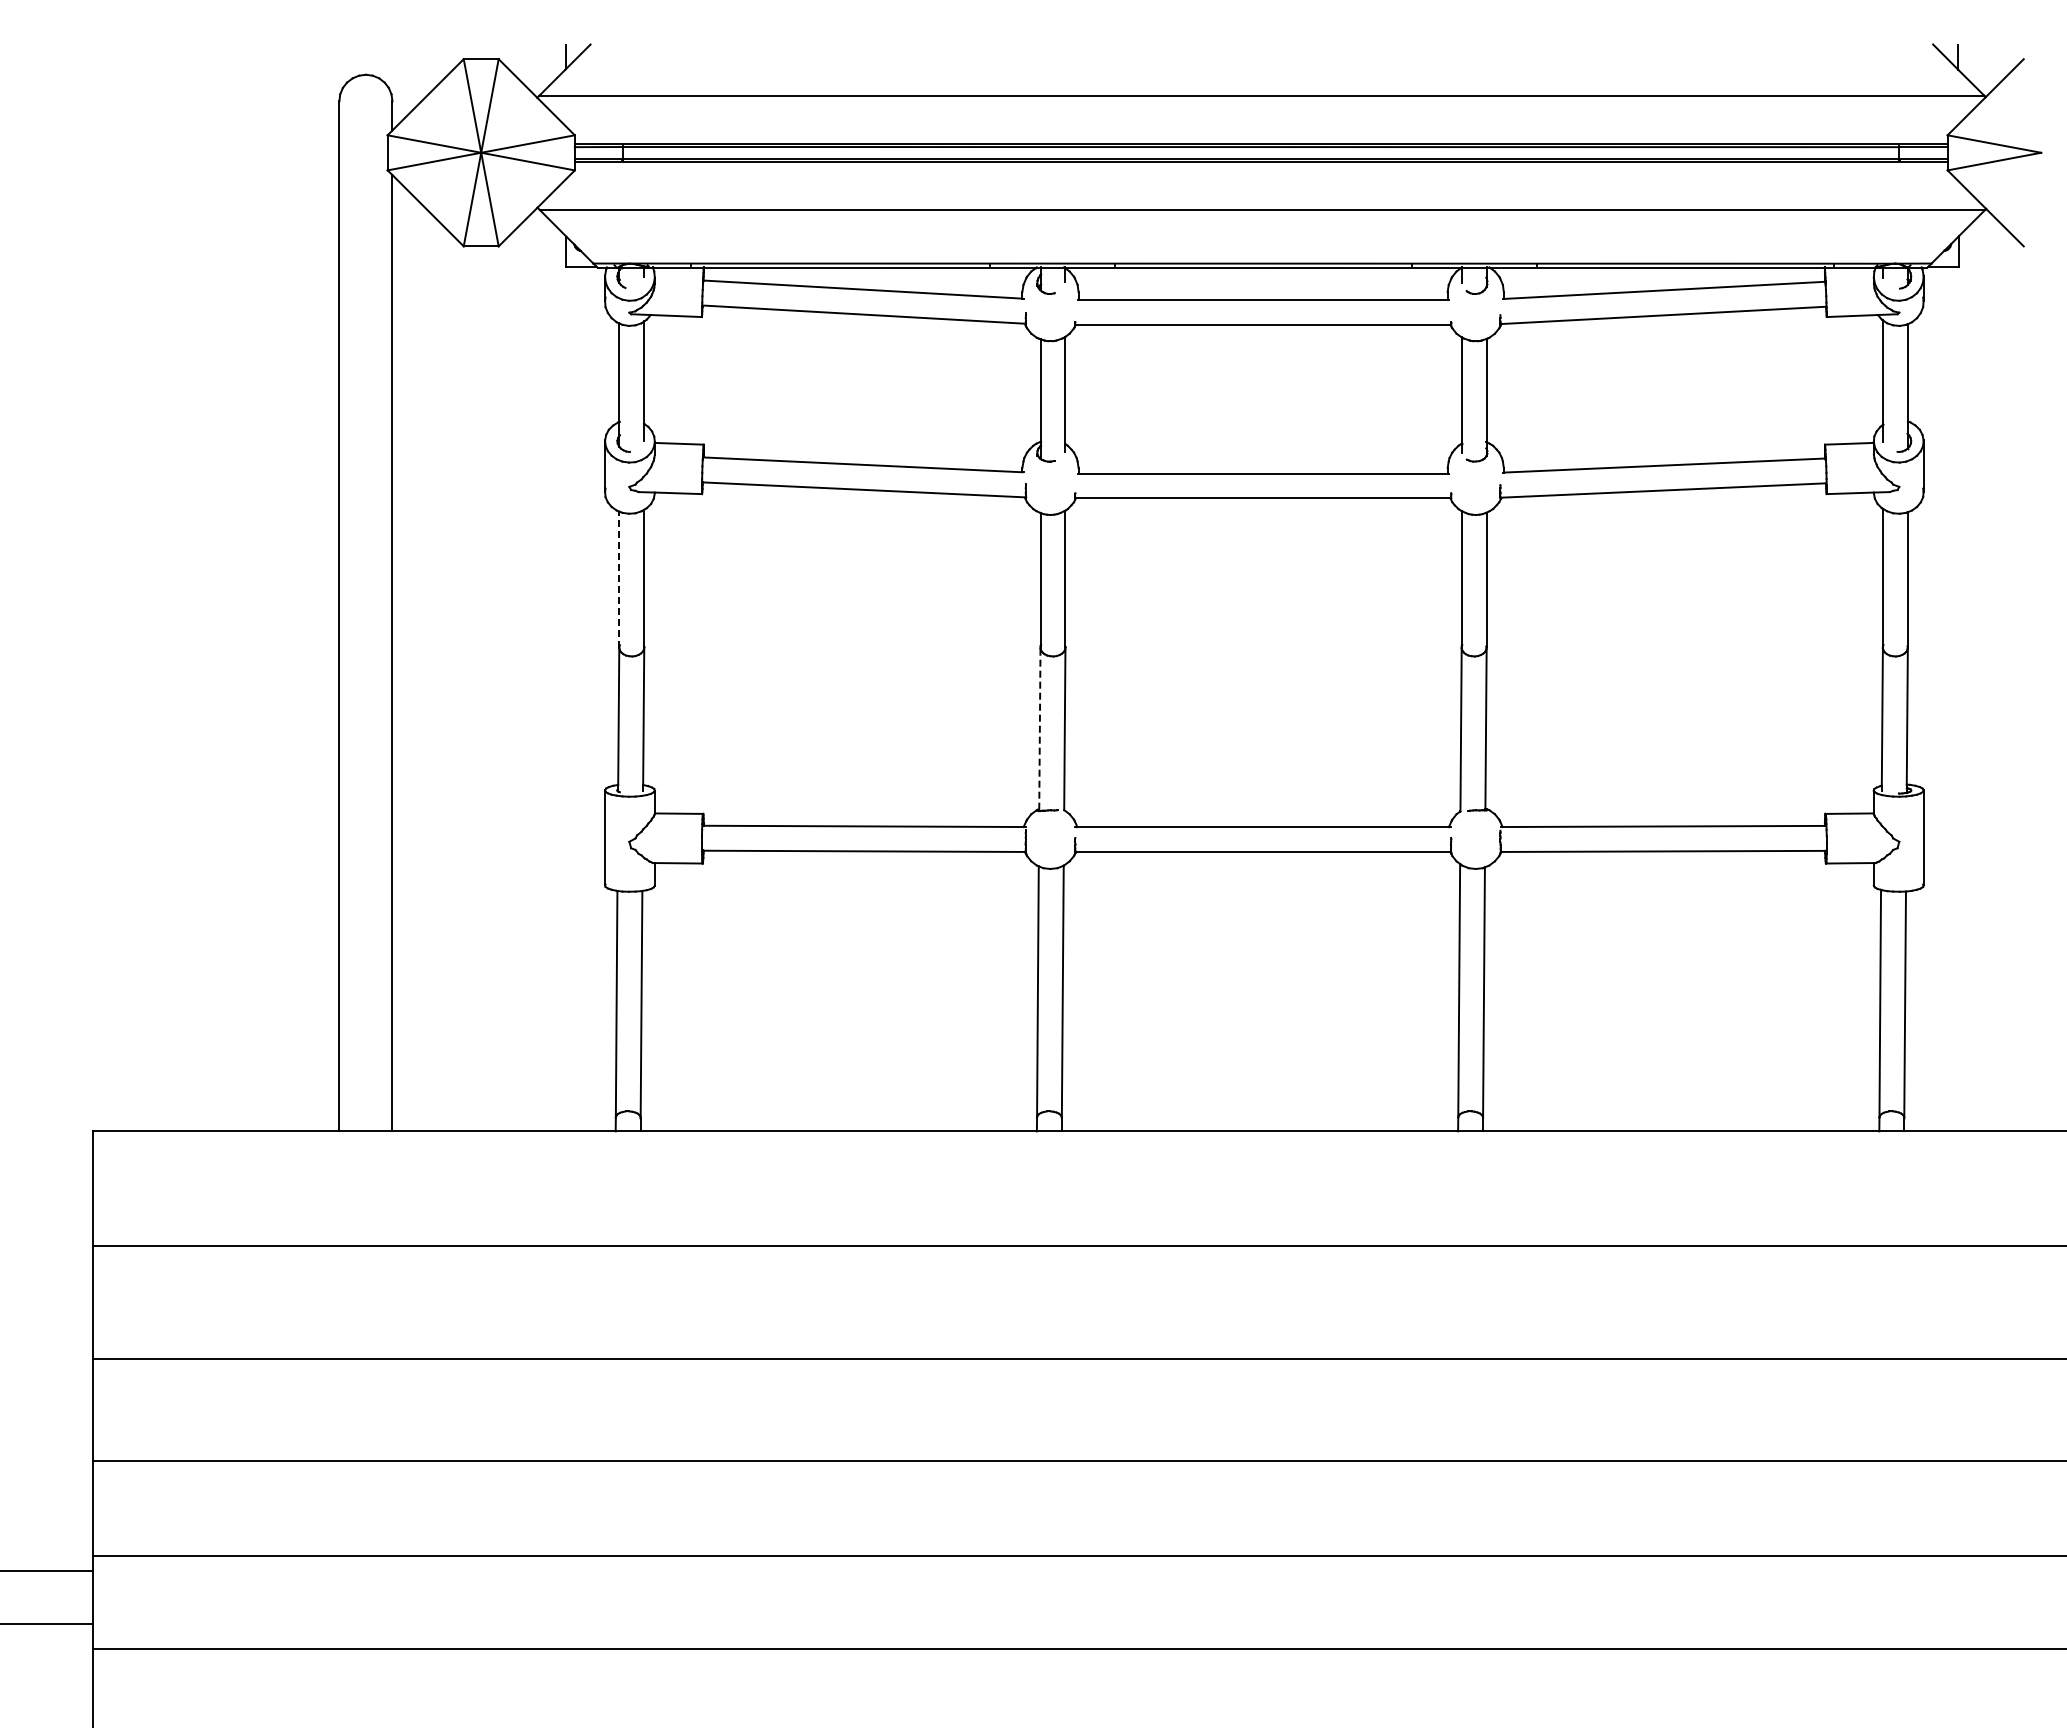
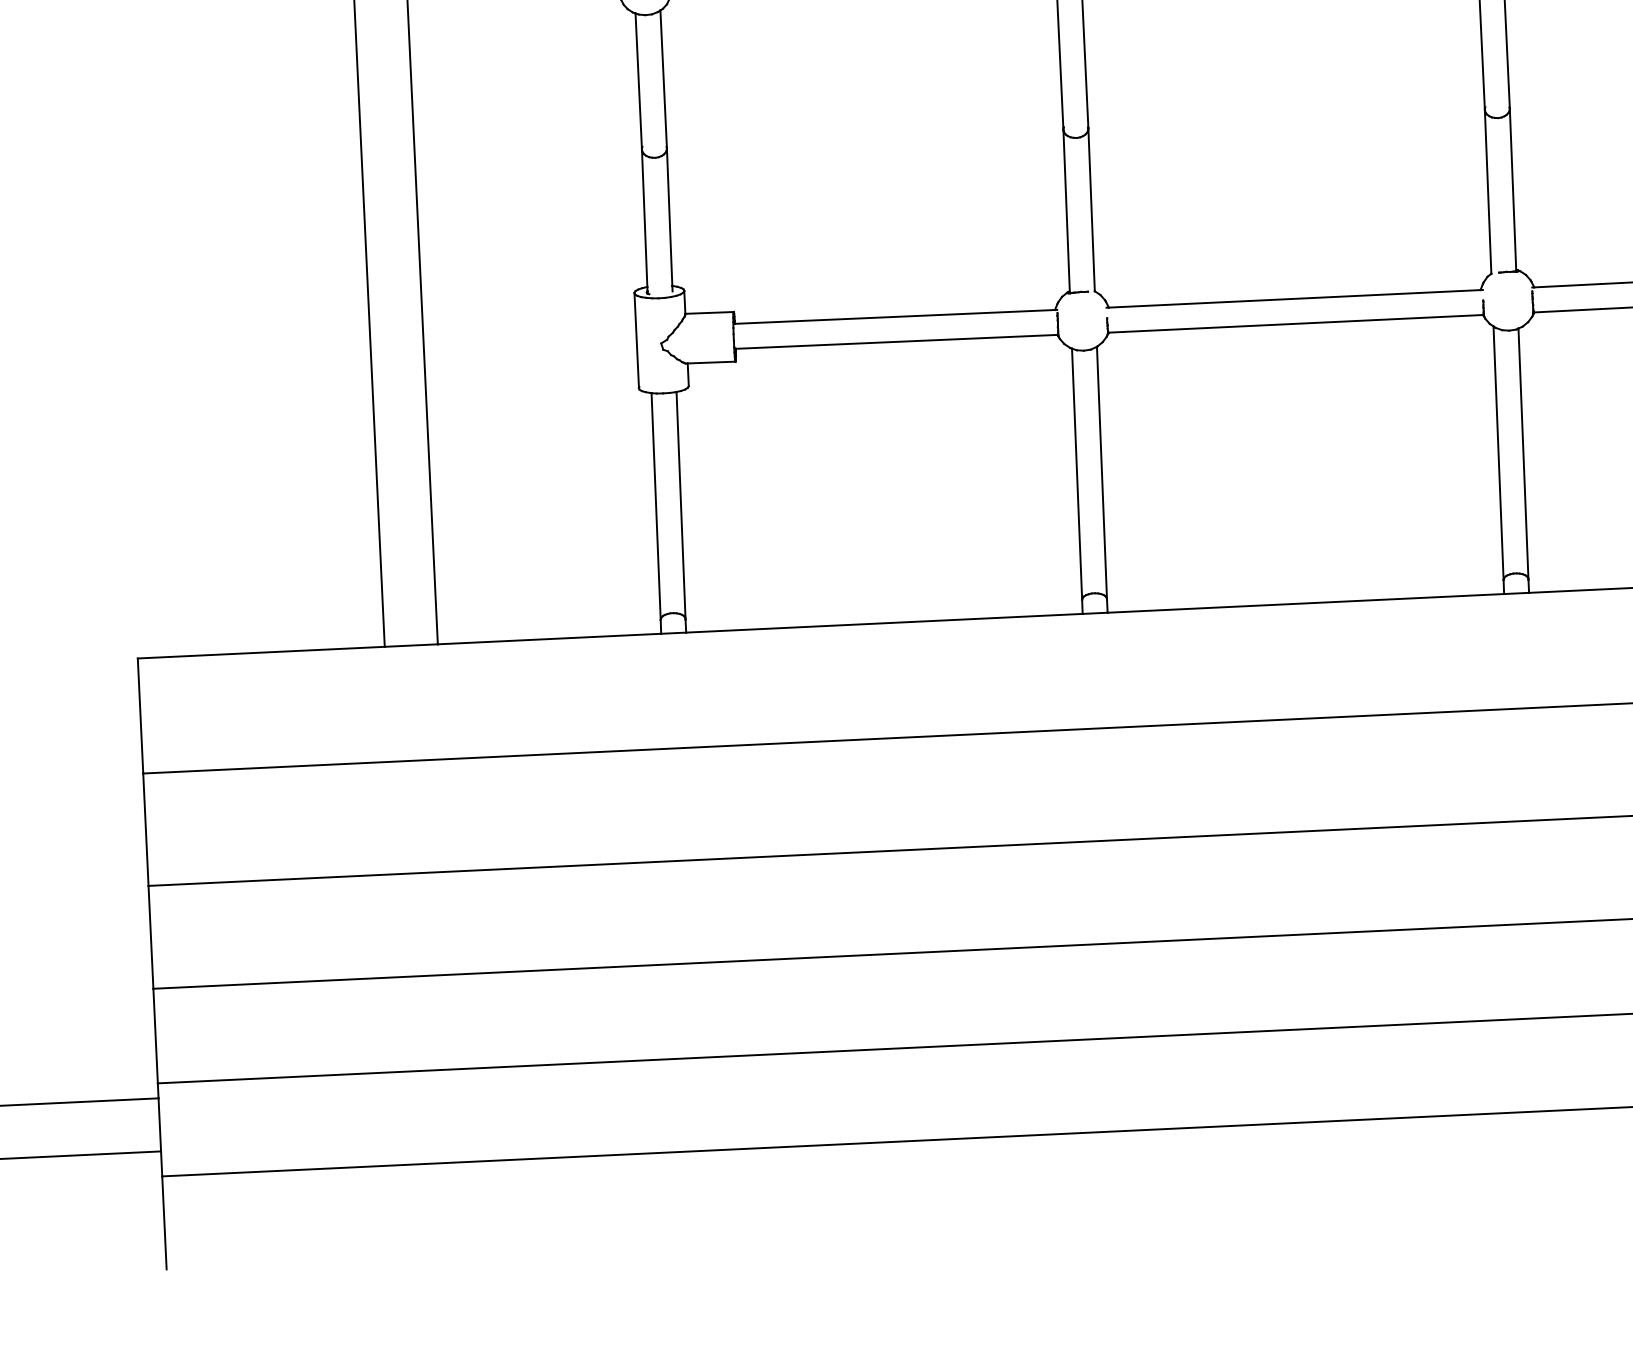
line: (619, 579) -> (638, 81), dashed -> solid
line: (1039, 728) -> (1066, 210), dashed -> solid

